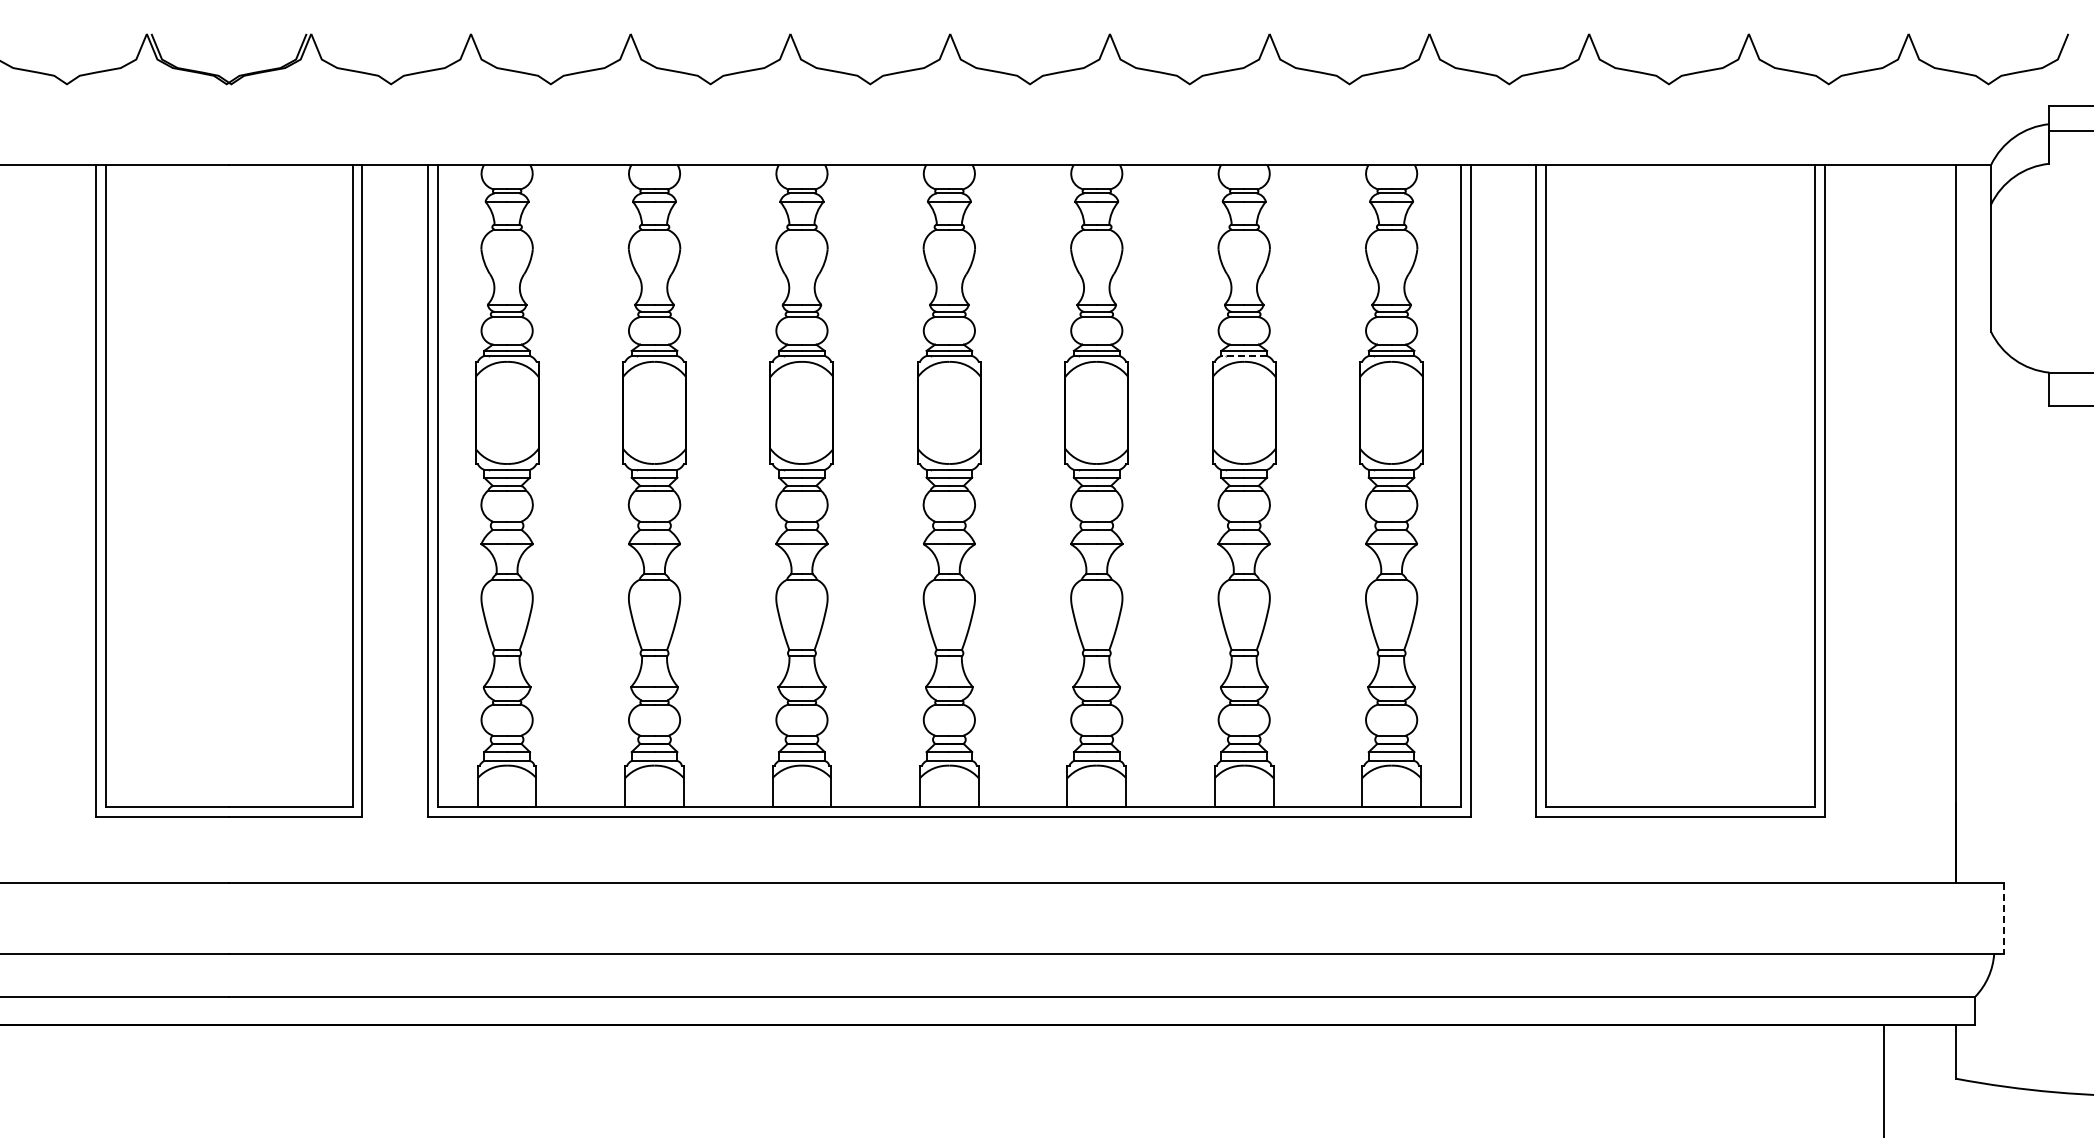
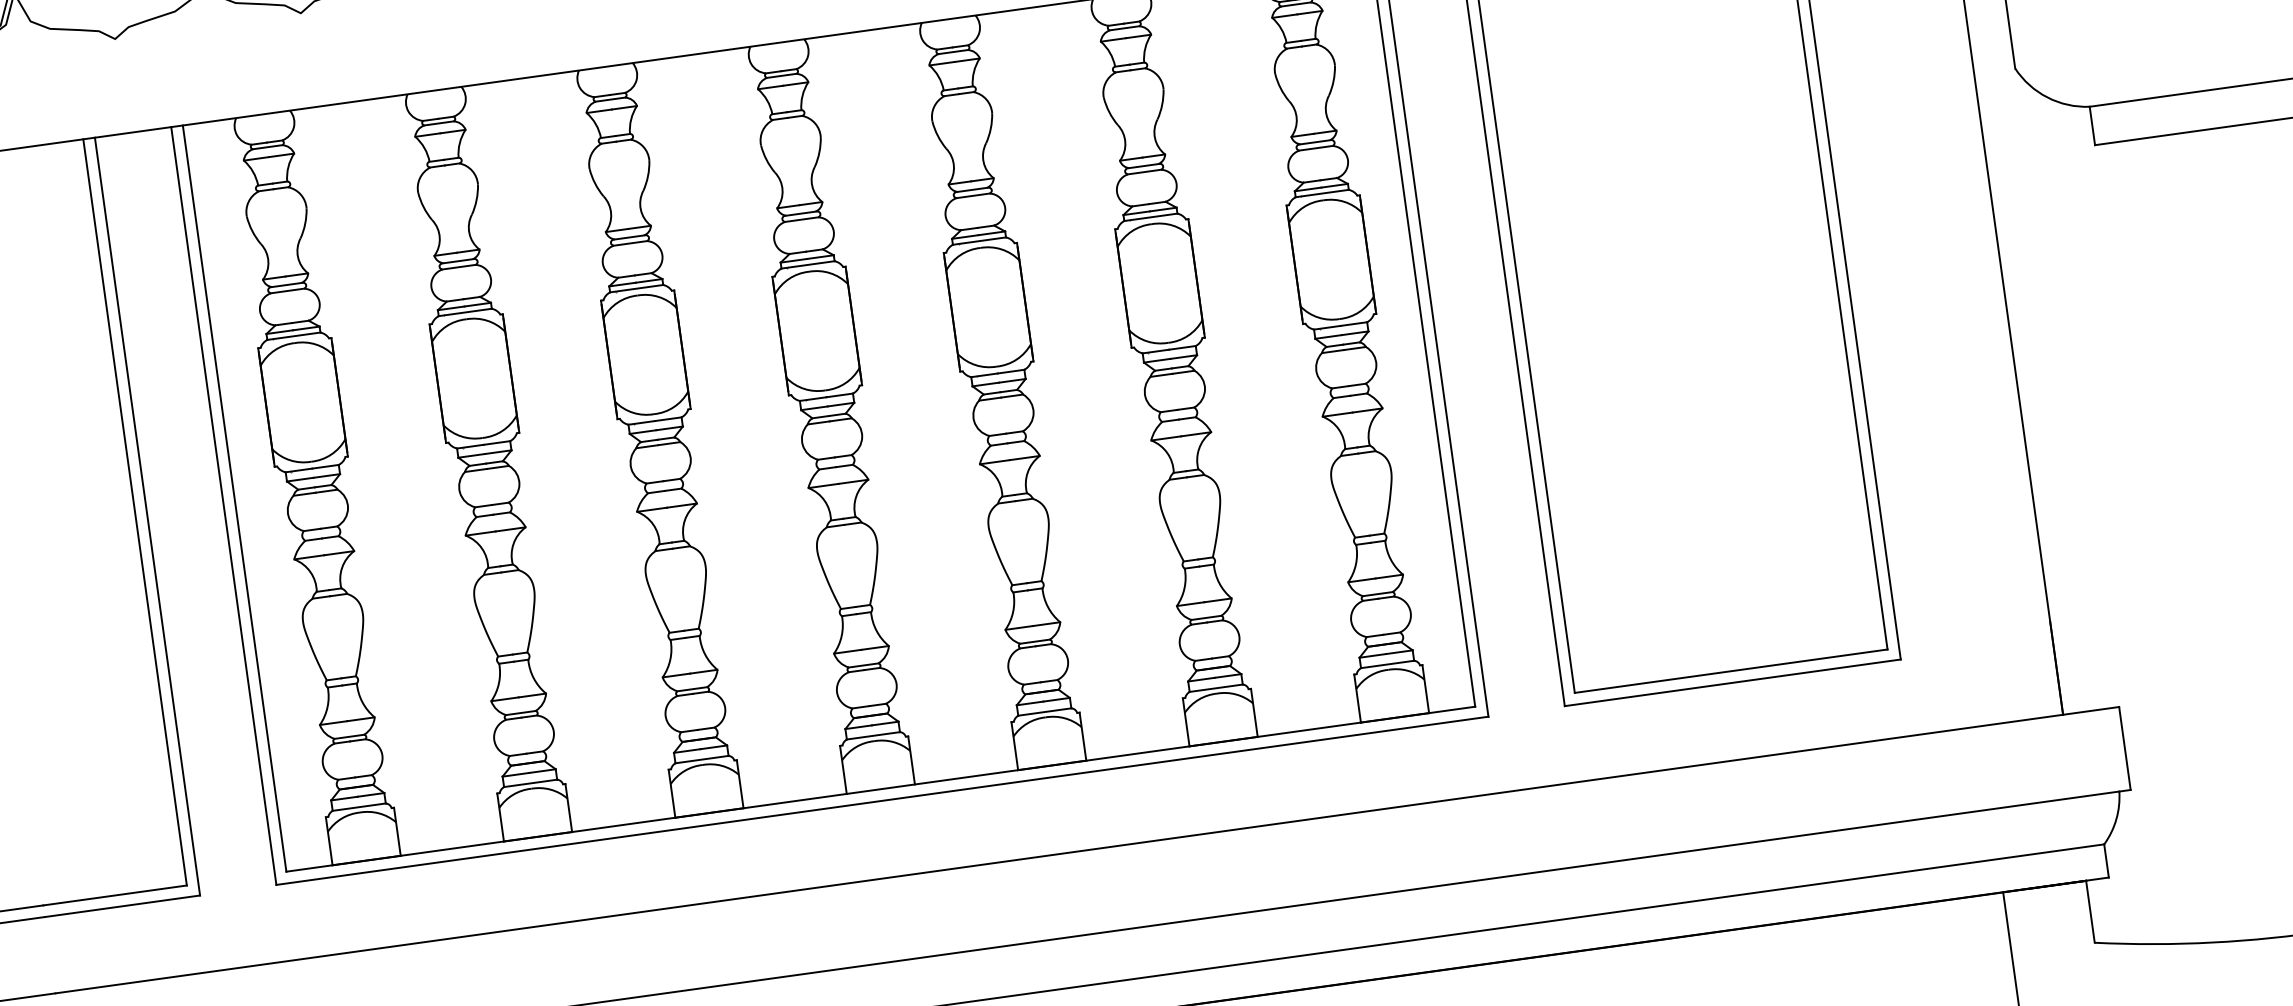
line: (1244, 356) -> (1151, 217), dashed -> solid
line: (2003, 918) -> (2124, 748), dashed -> solid

